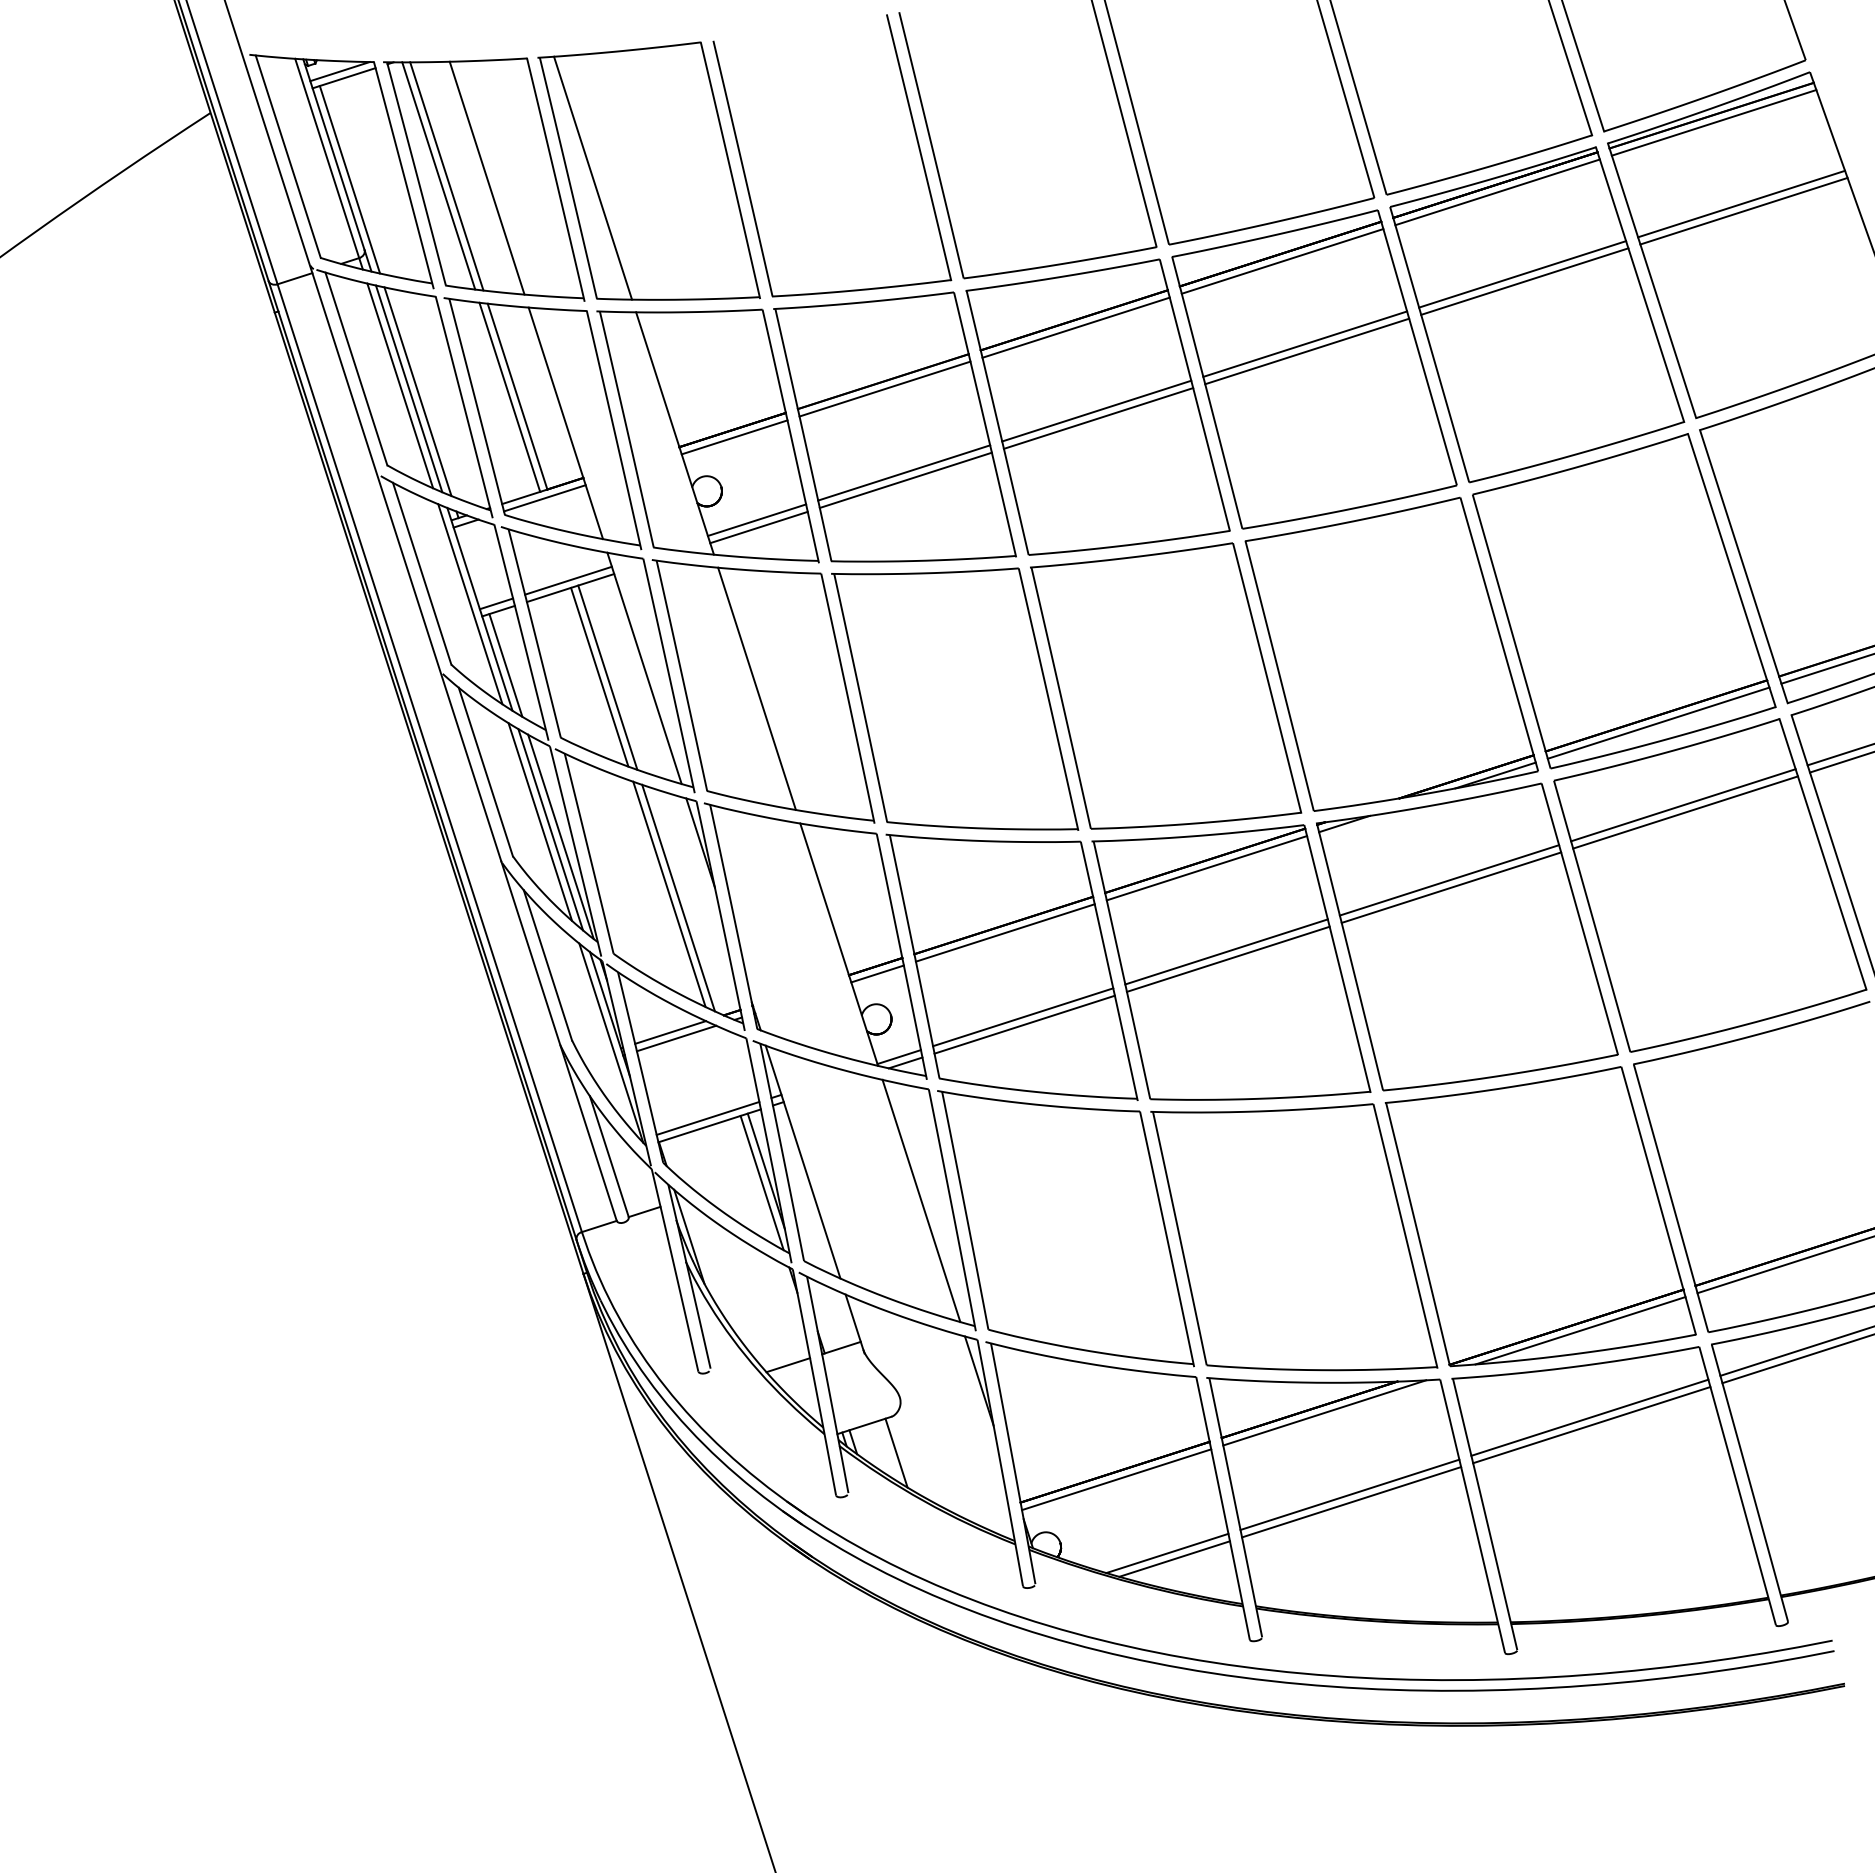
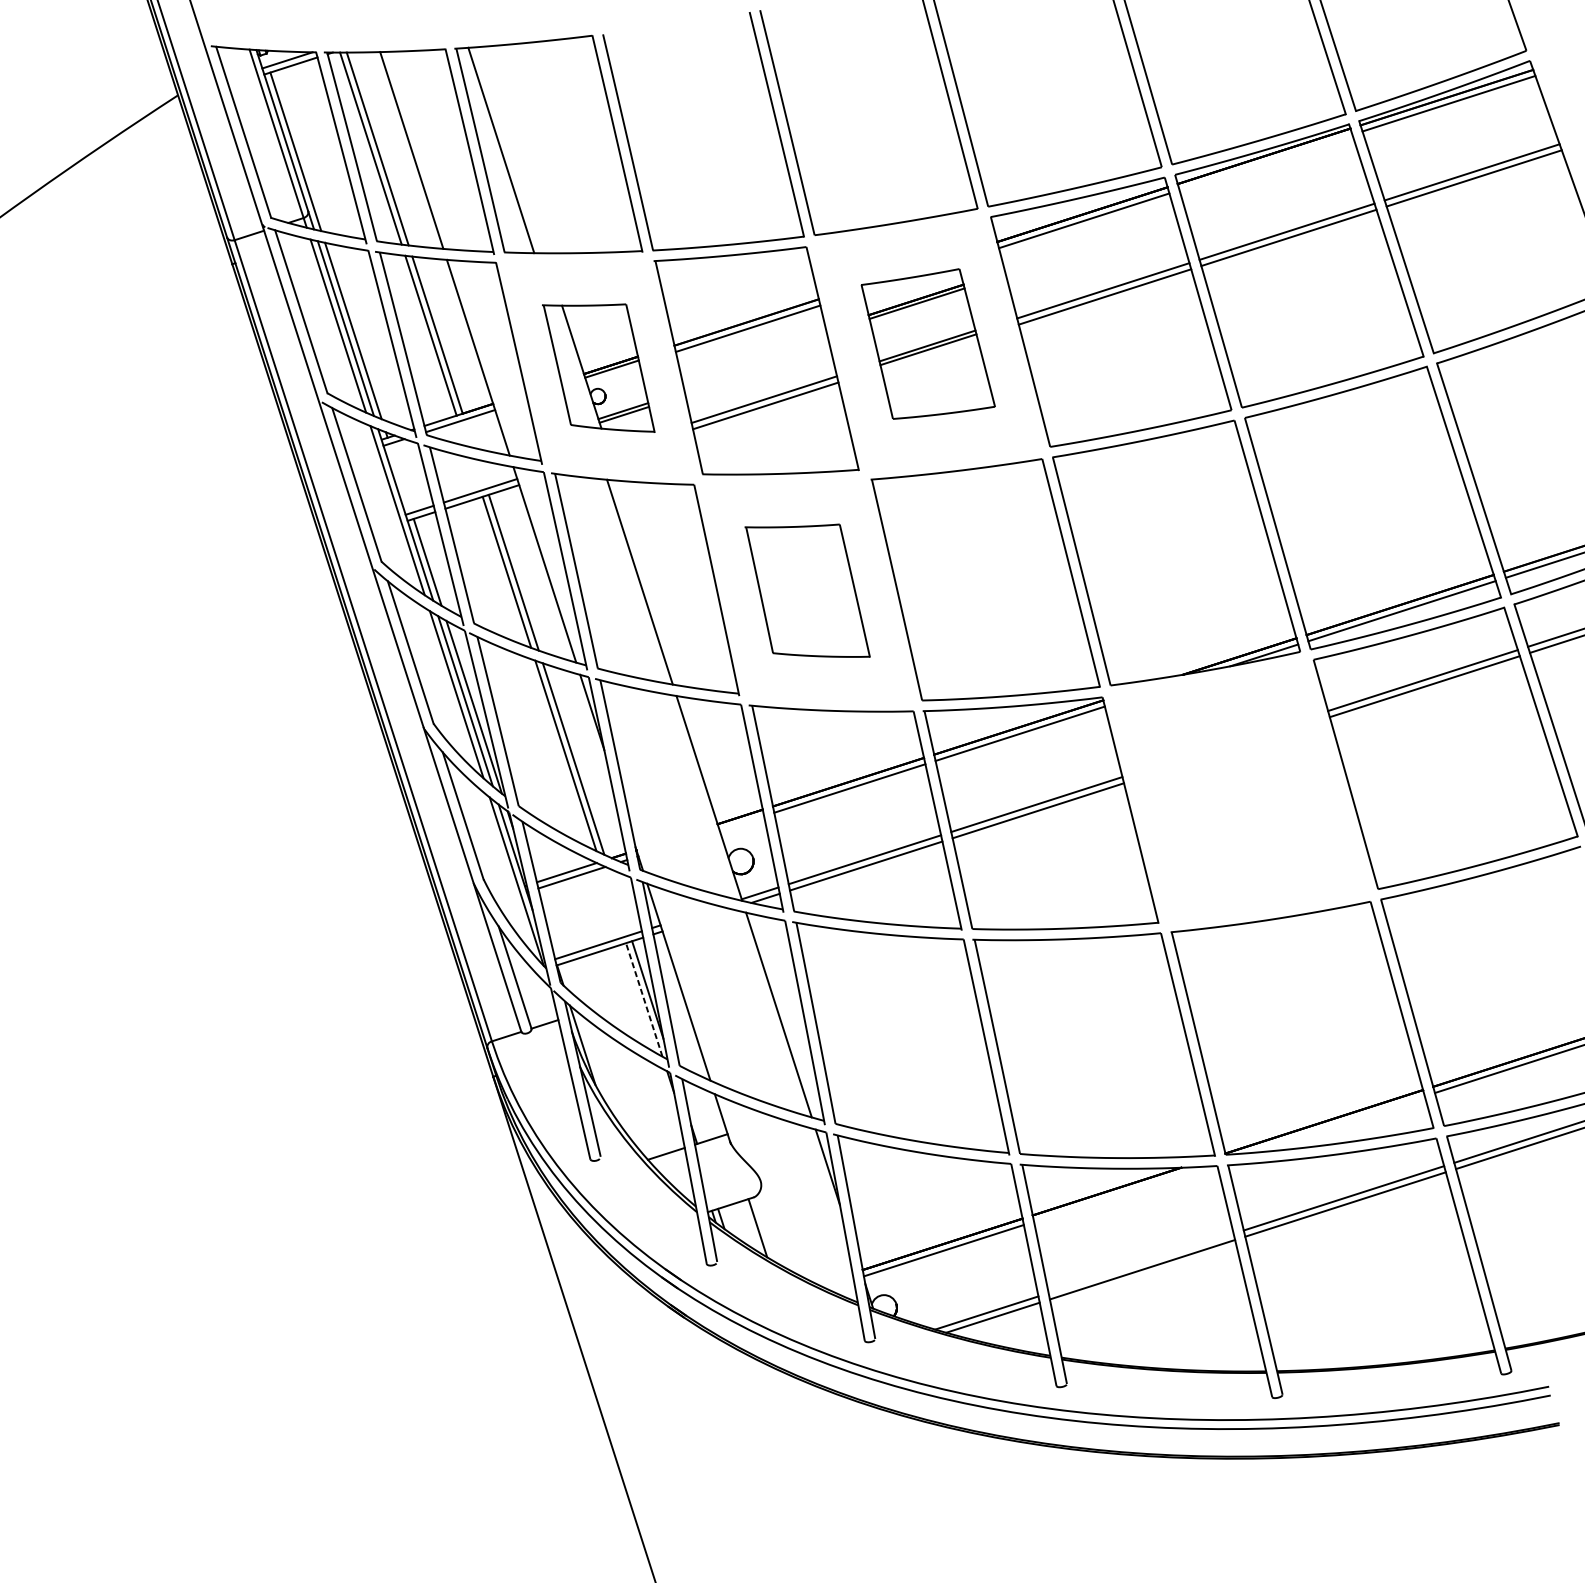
line: (1497, 192) -> (1265, 162), removed
part: (1097, 406) -> (927, 343), size x0.6
part: (707, 435) -> (598, 368), size x0.6
part: (955, 698) -> (807, 590), size x0.6
part: (1467, 936) -> (1240, 791), removed
line: (877, 973) -> (741, 822), removed
line: (761, 1182) -> (643, 999), solid -> dashed
line: (1580, 1330) -> (1336, 1124), removed
line: (1324, 1412) -> (1119, 1193), removed
line: (1349, 1494) -> (1140, 1263), removed

